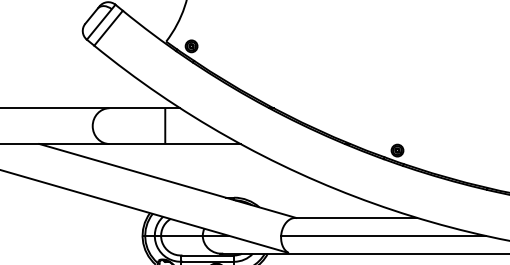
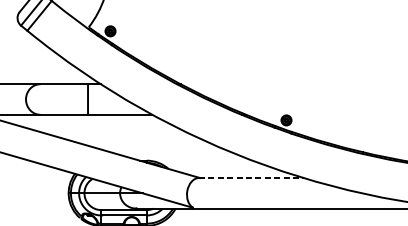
line: (356, 217) -> (251, 177), solid -> dashed
line: (383, 235) -> (274, 192), removed

